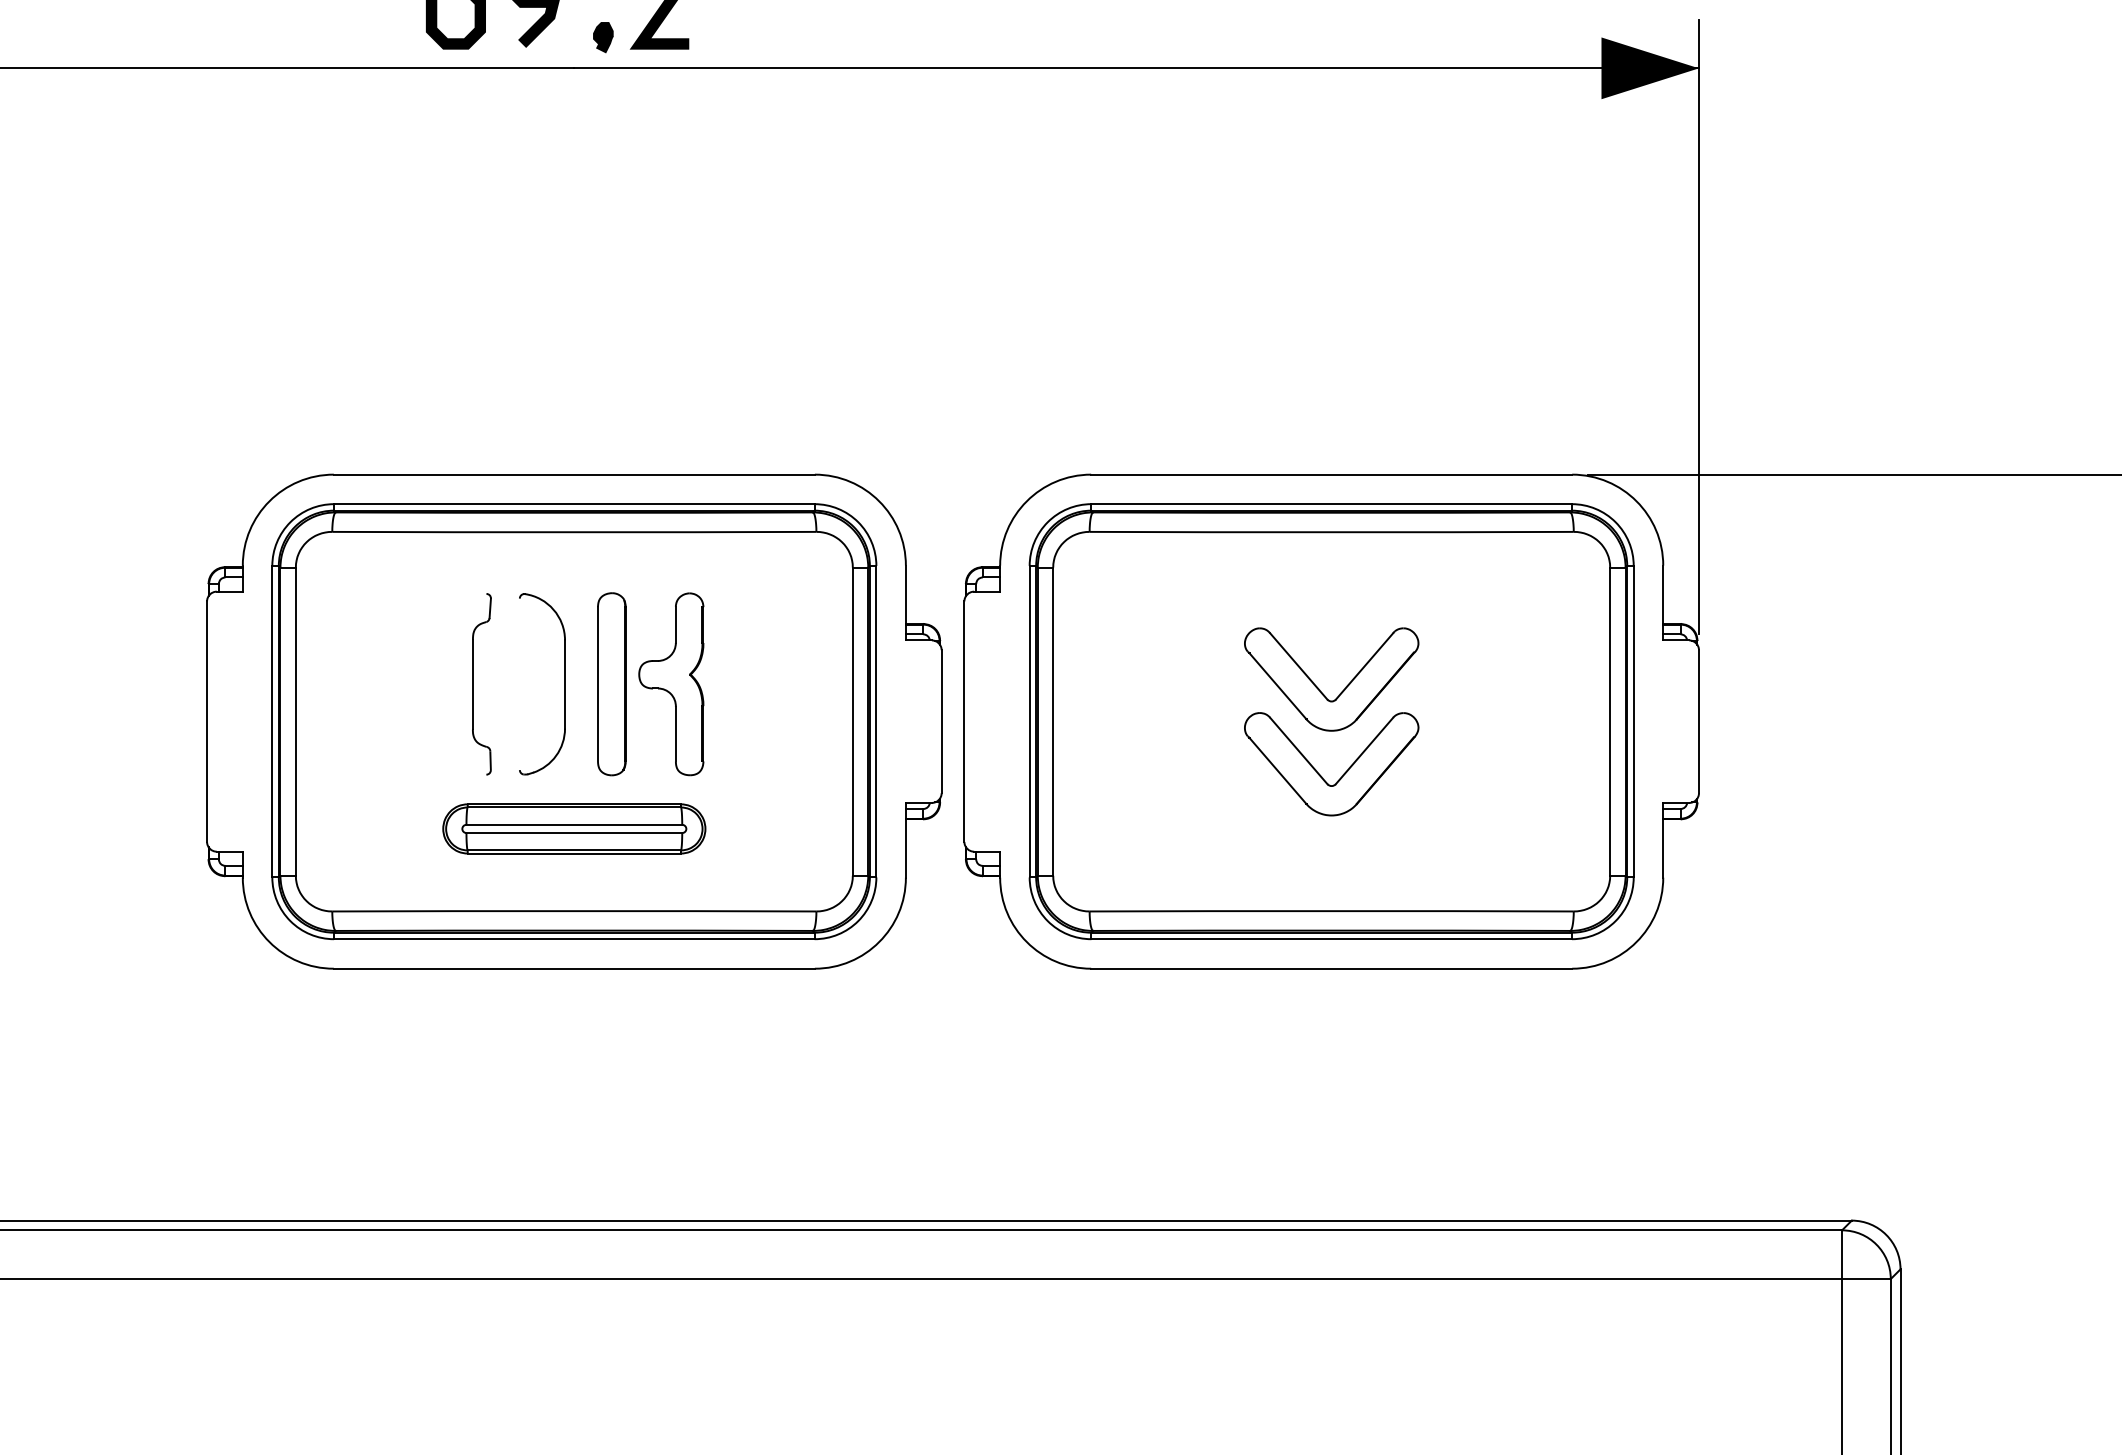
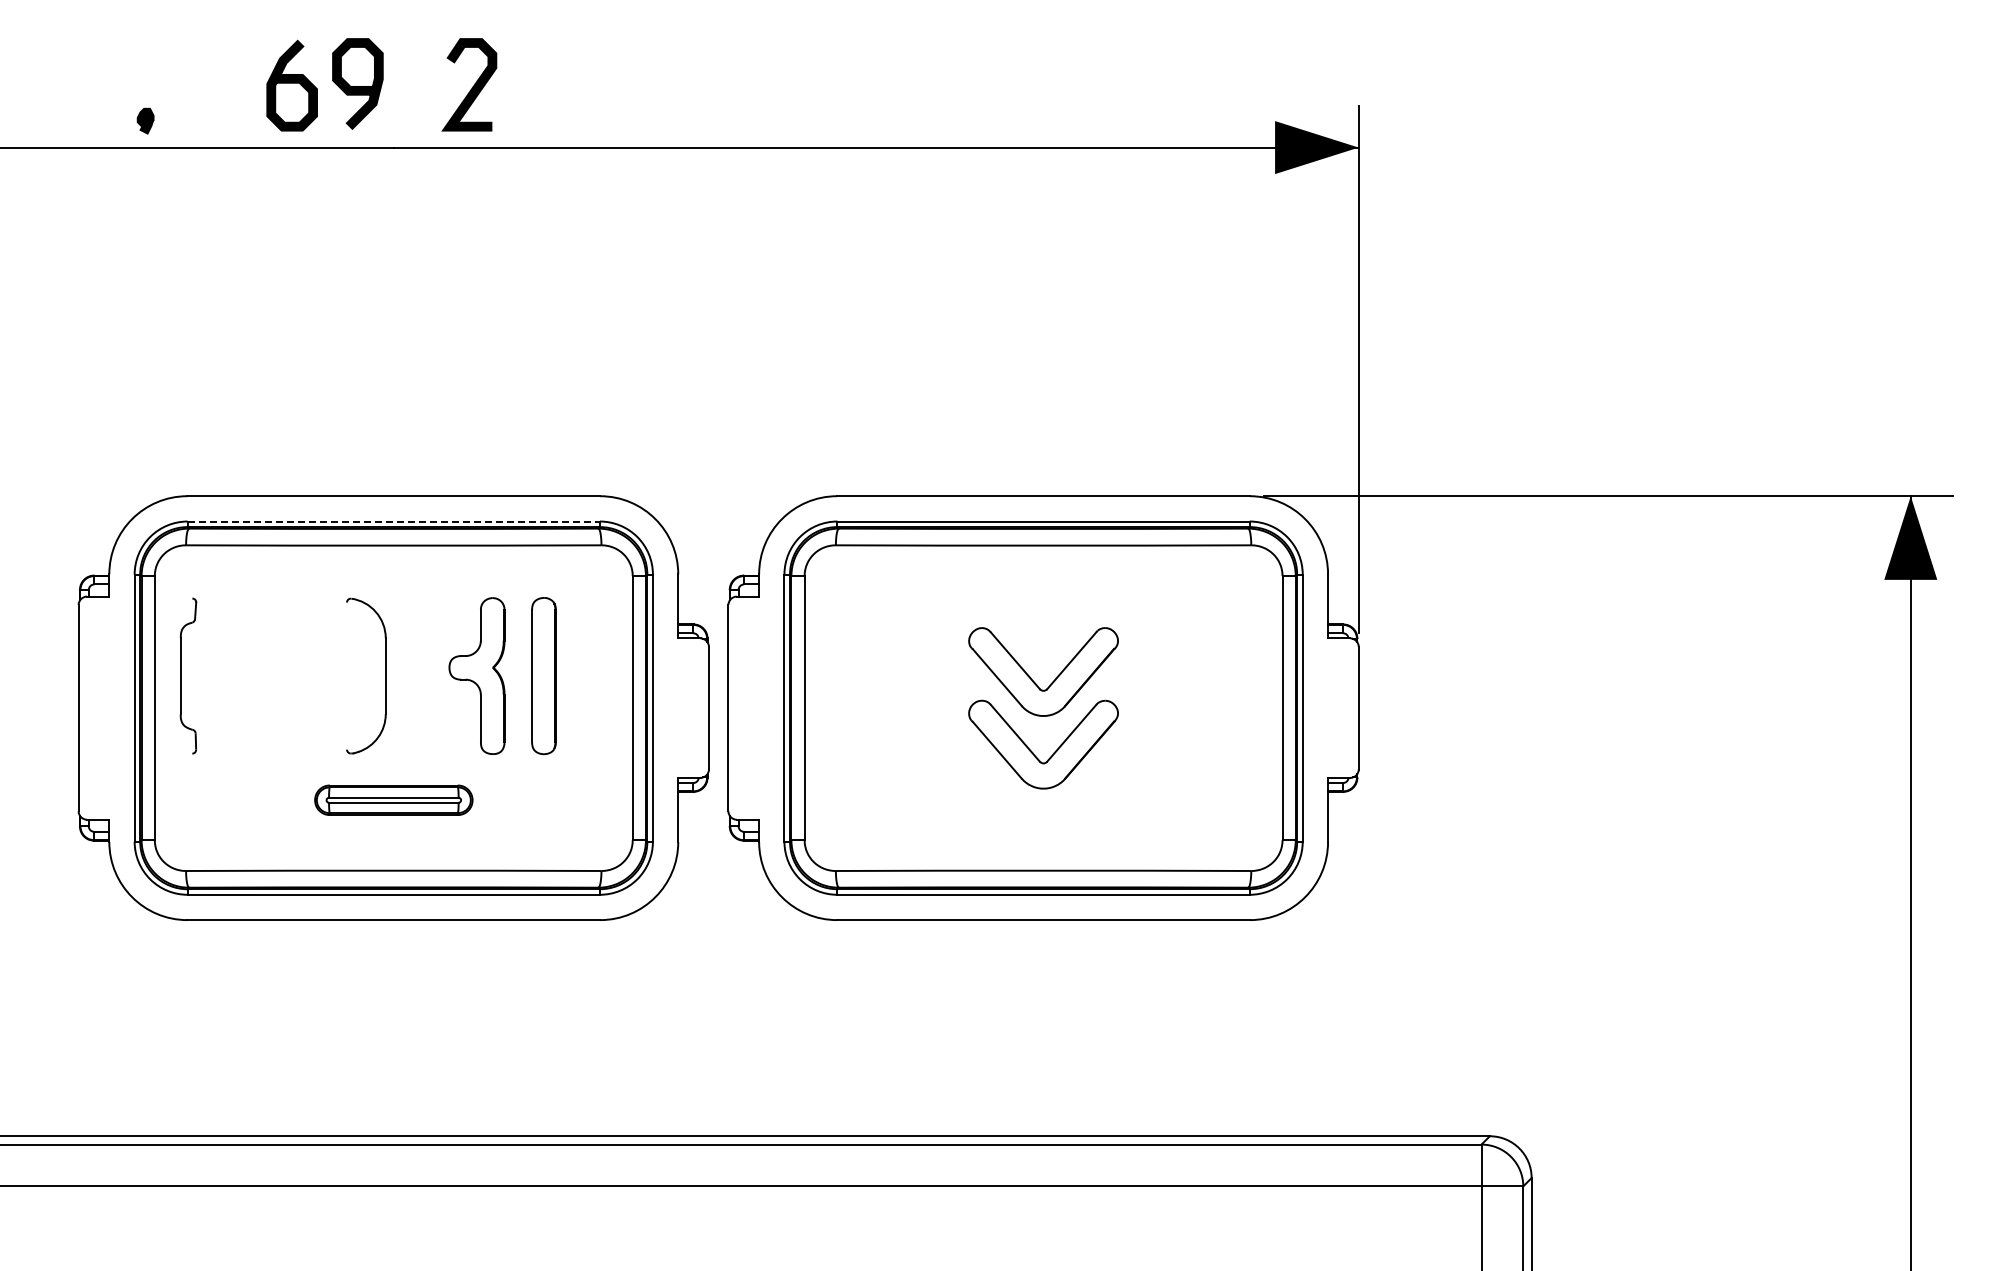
part: (603, 36) -> (145, 120), moved
line: (575, 504) -> (394, 521), solid -> dashed
part: (473, 683) -> (181, 675), moved
part: (611, 684) -> (543, 676), moved
part: (574, 829) -> (393, 800), size x0.7

